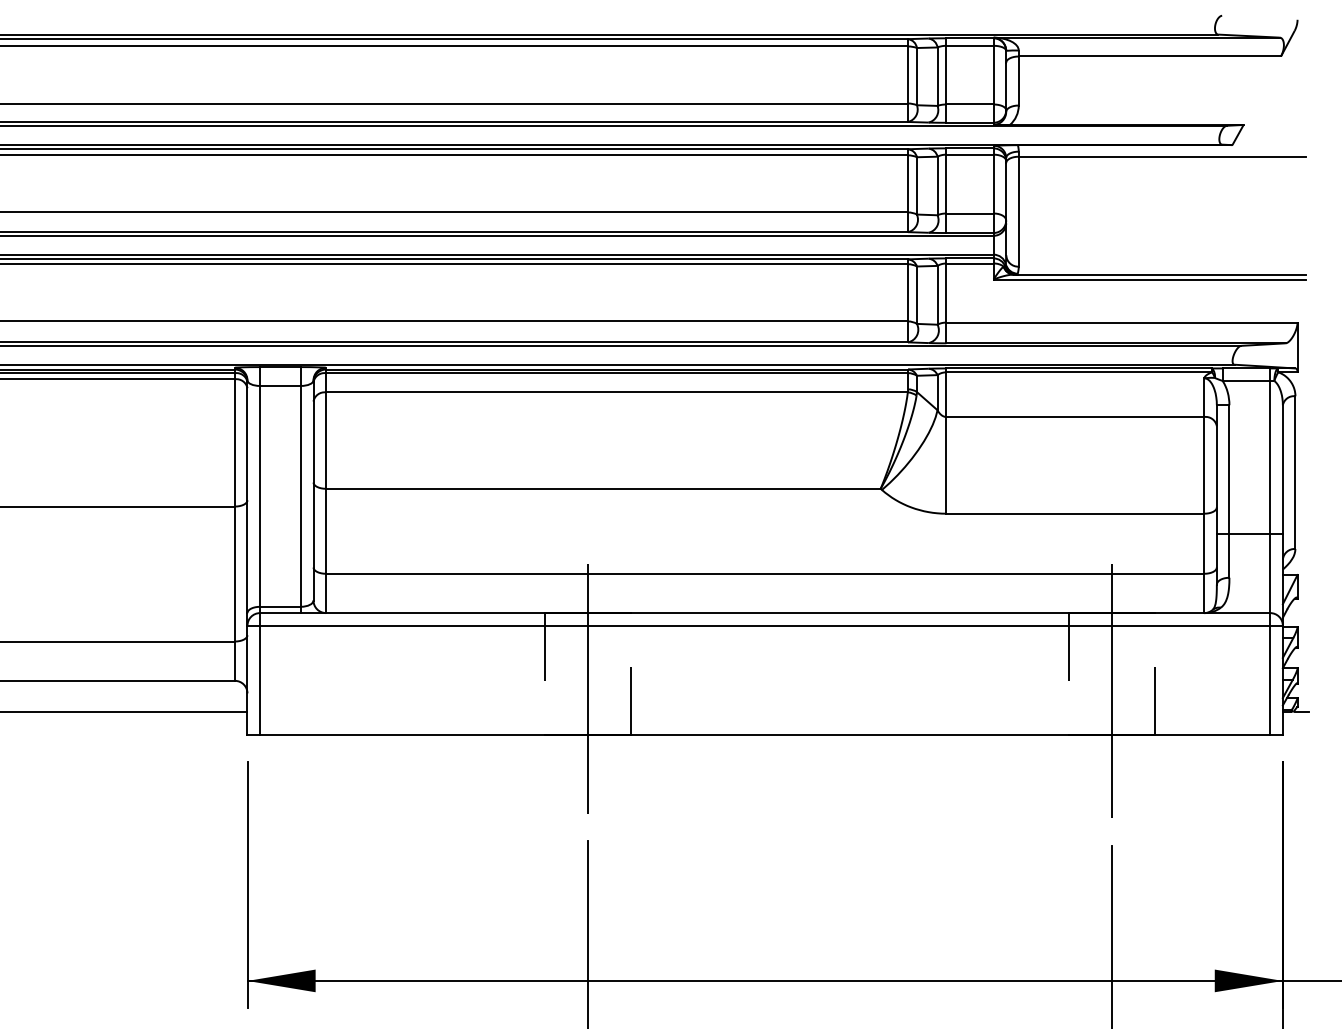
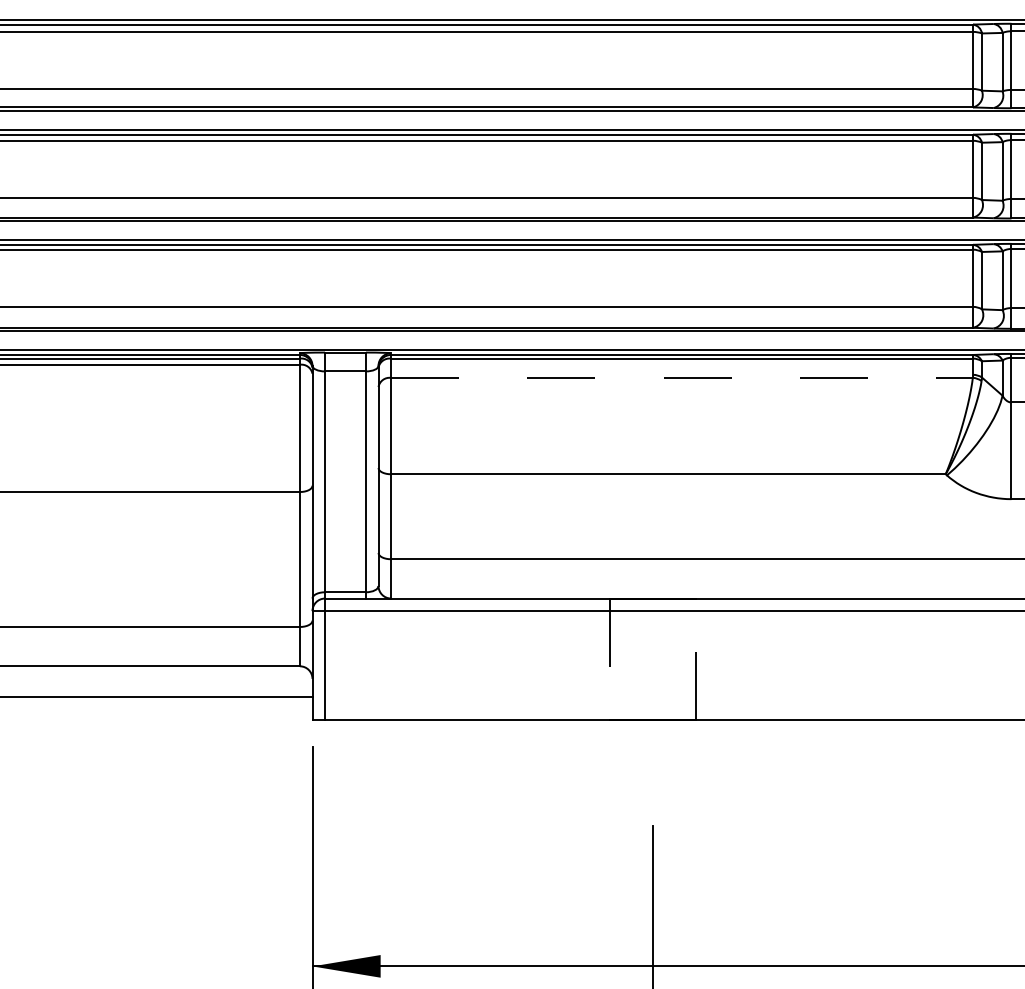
line: (616, 392) -> (681, 377), solid -> dashed
line: (588, 688) -> (653, 673), removed

